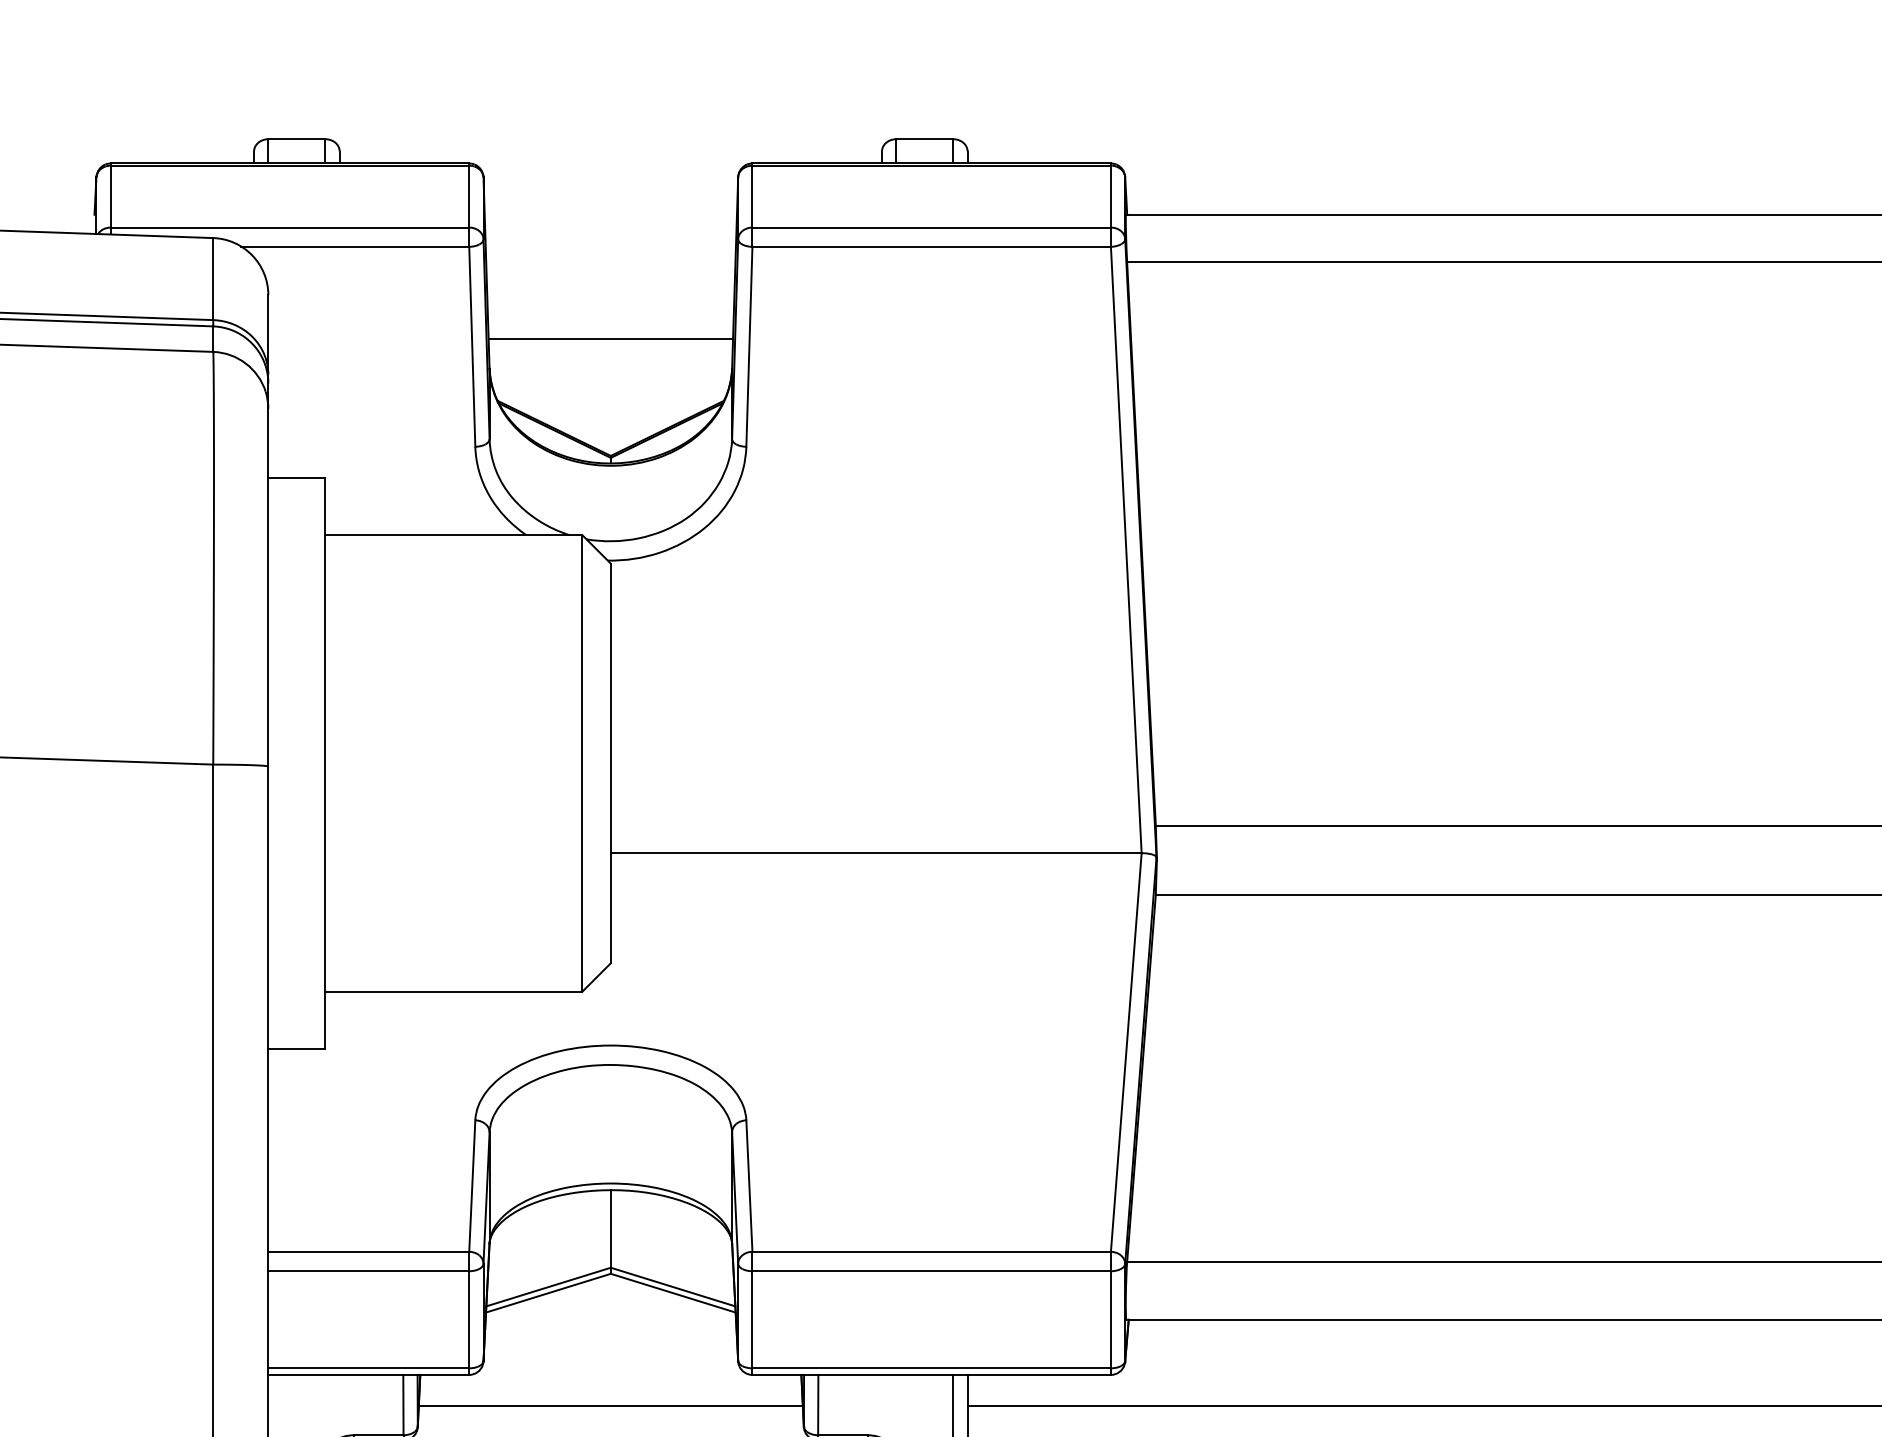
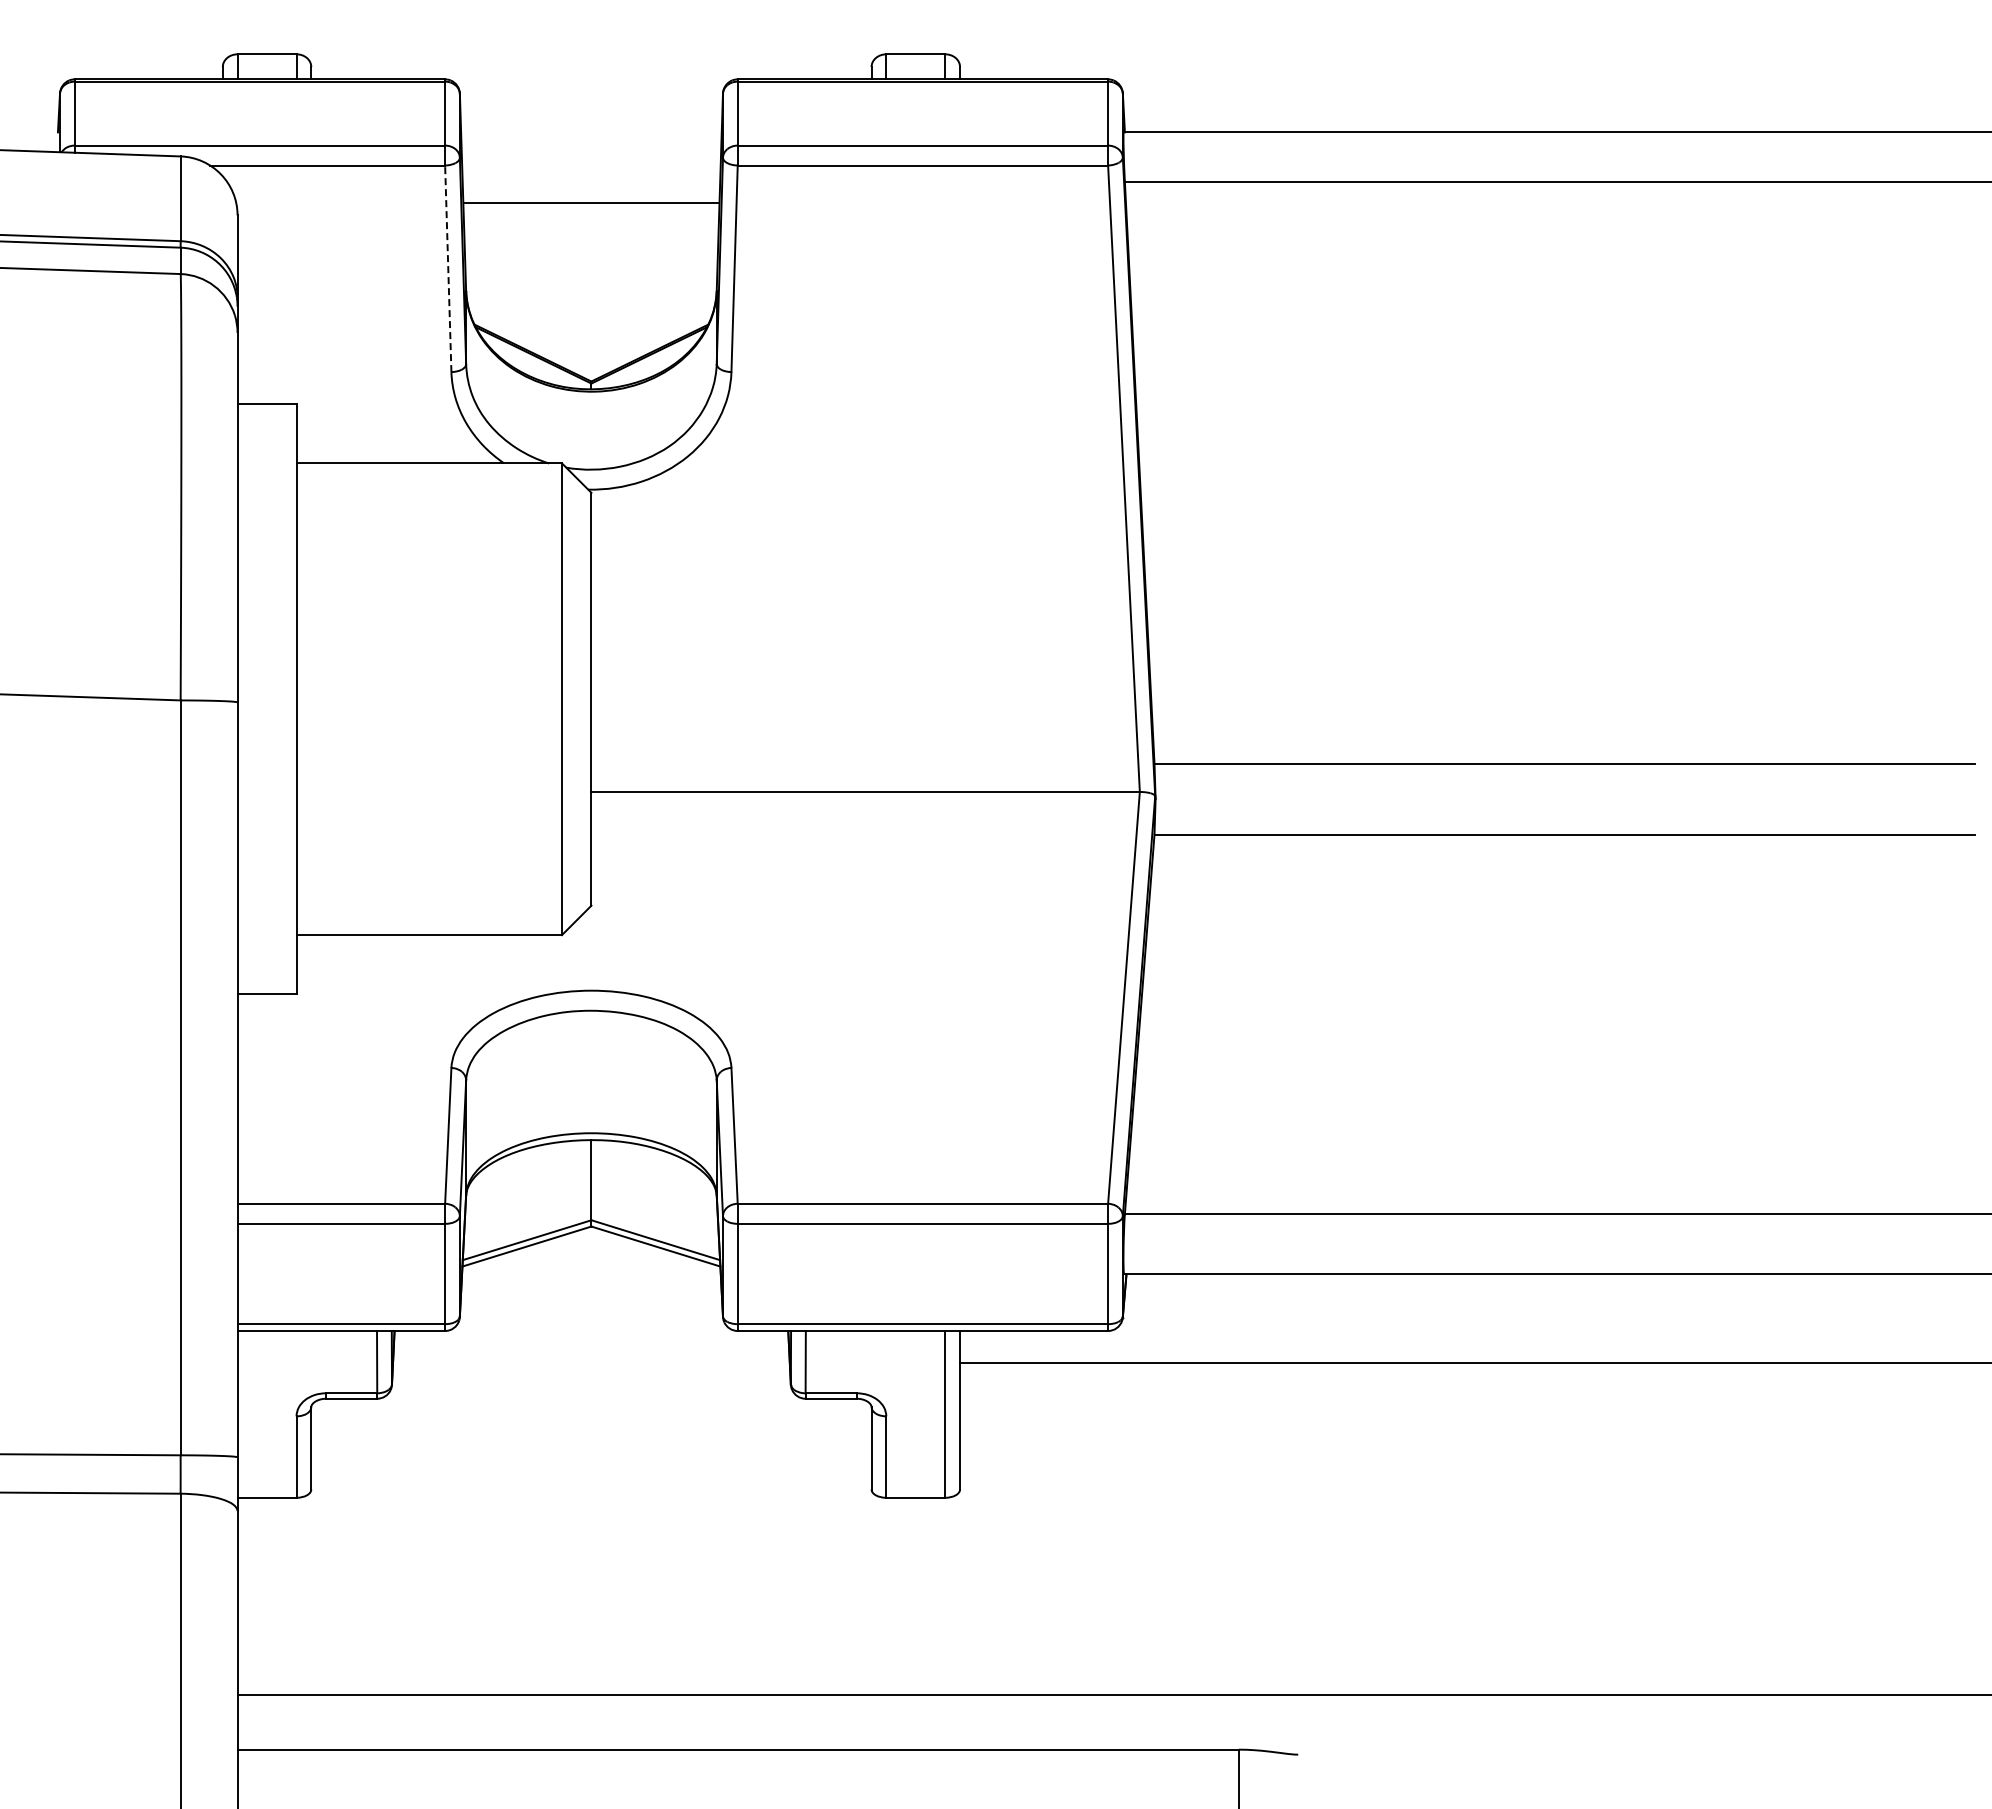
line: (610, 338) -> (591, 203), moved
line: (472, 346) -> (448, 268), solid -> dashed
line: (610, 1406) -> (591, 1363), removed

